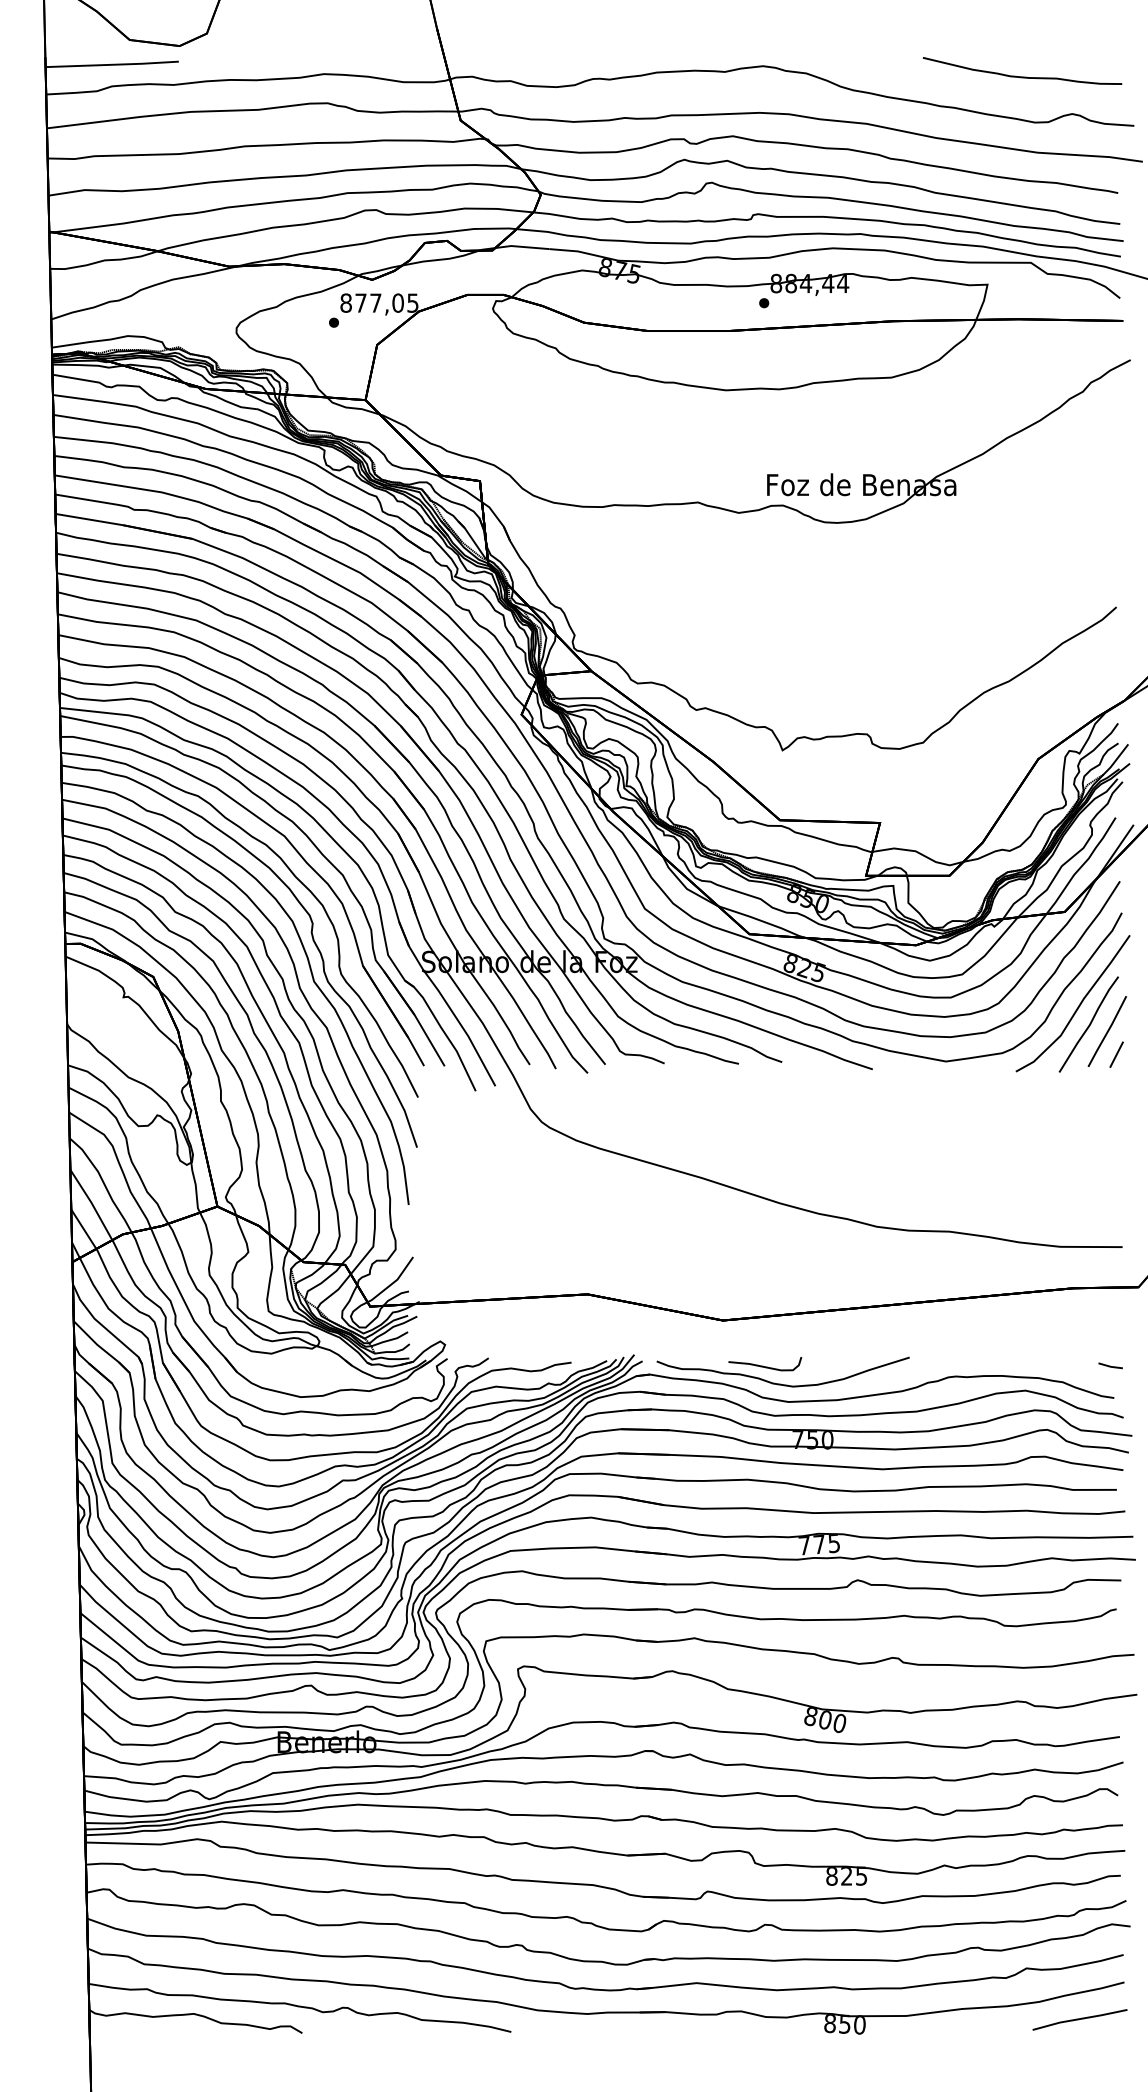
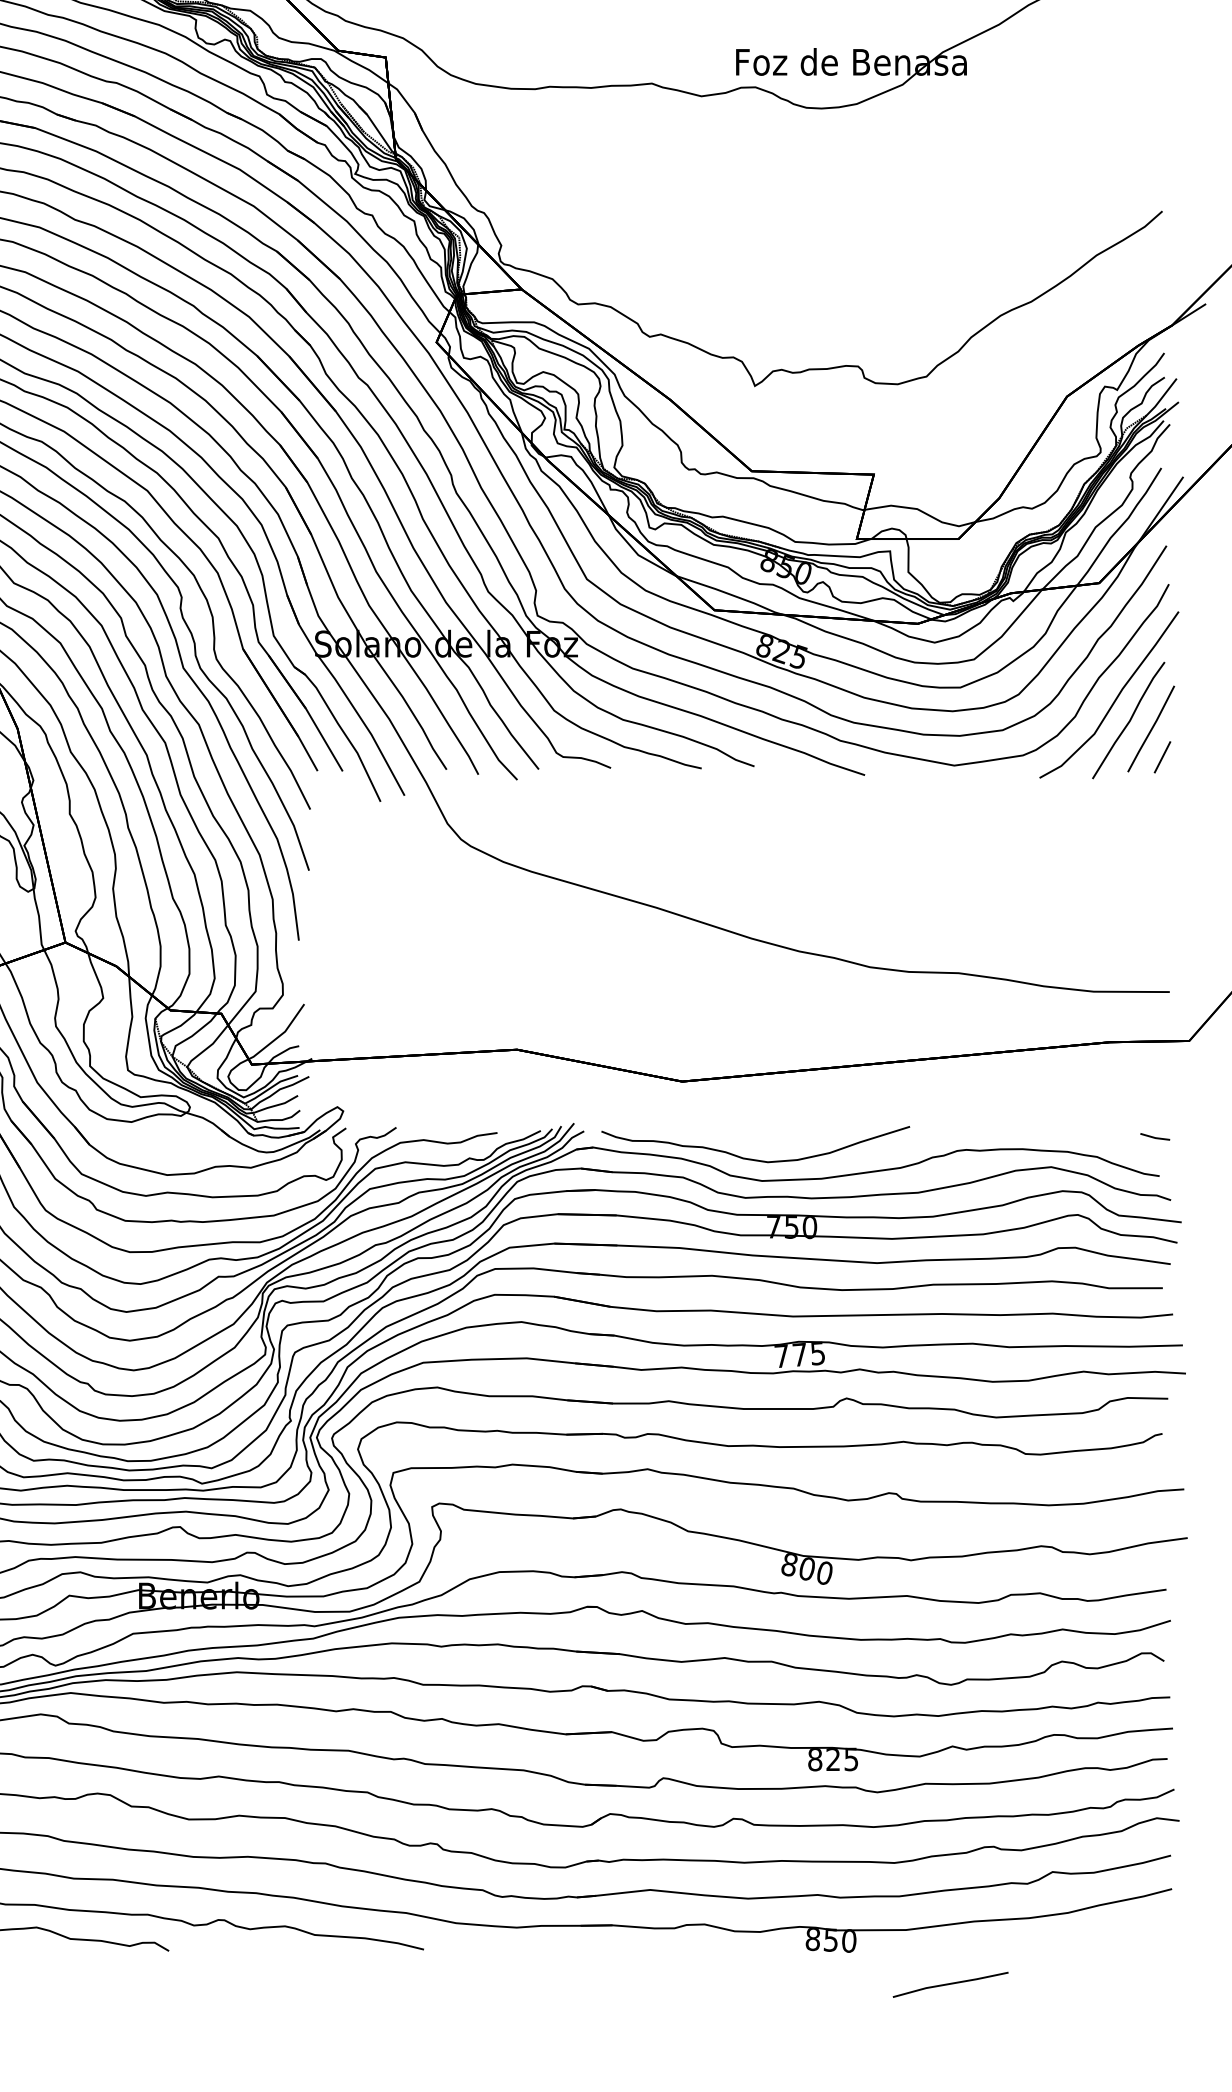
part: (765, 1364) -> (734, 1135), removed
line: (1079, 2019) -> (950, 1984), moved

